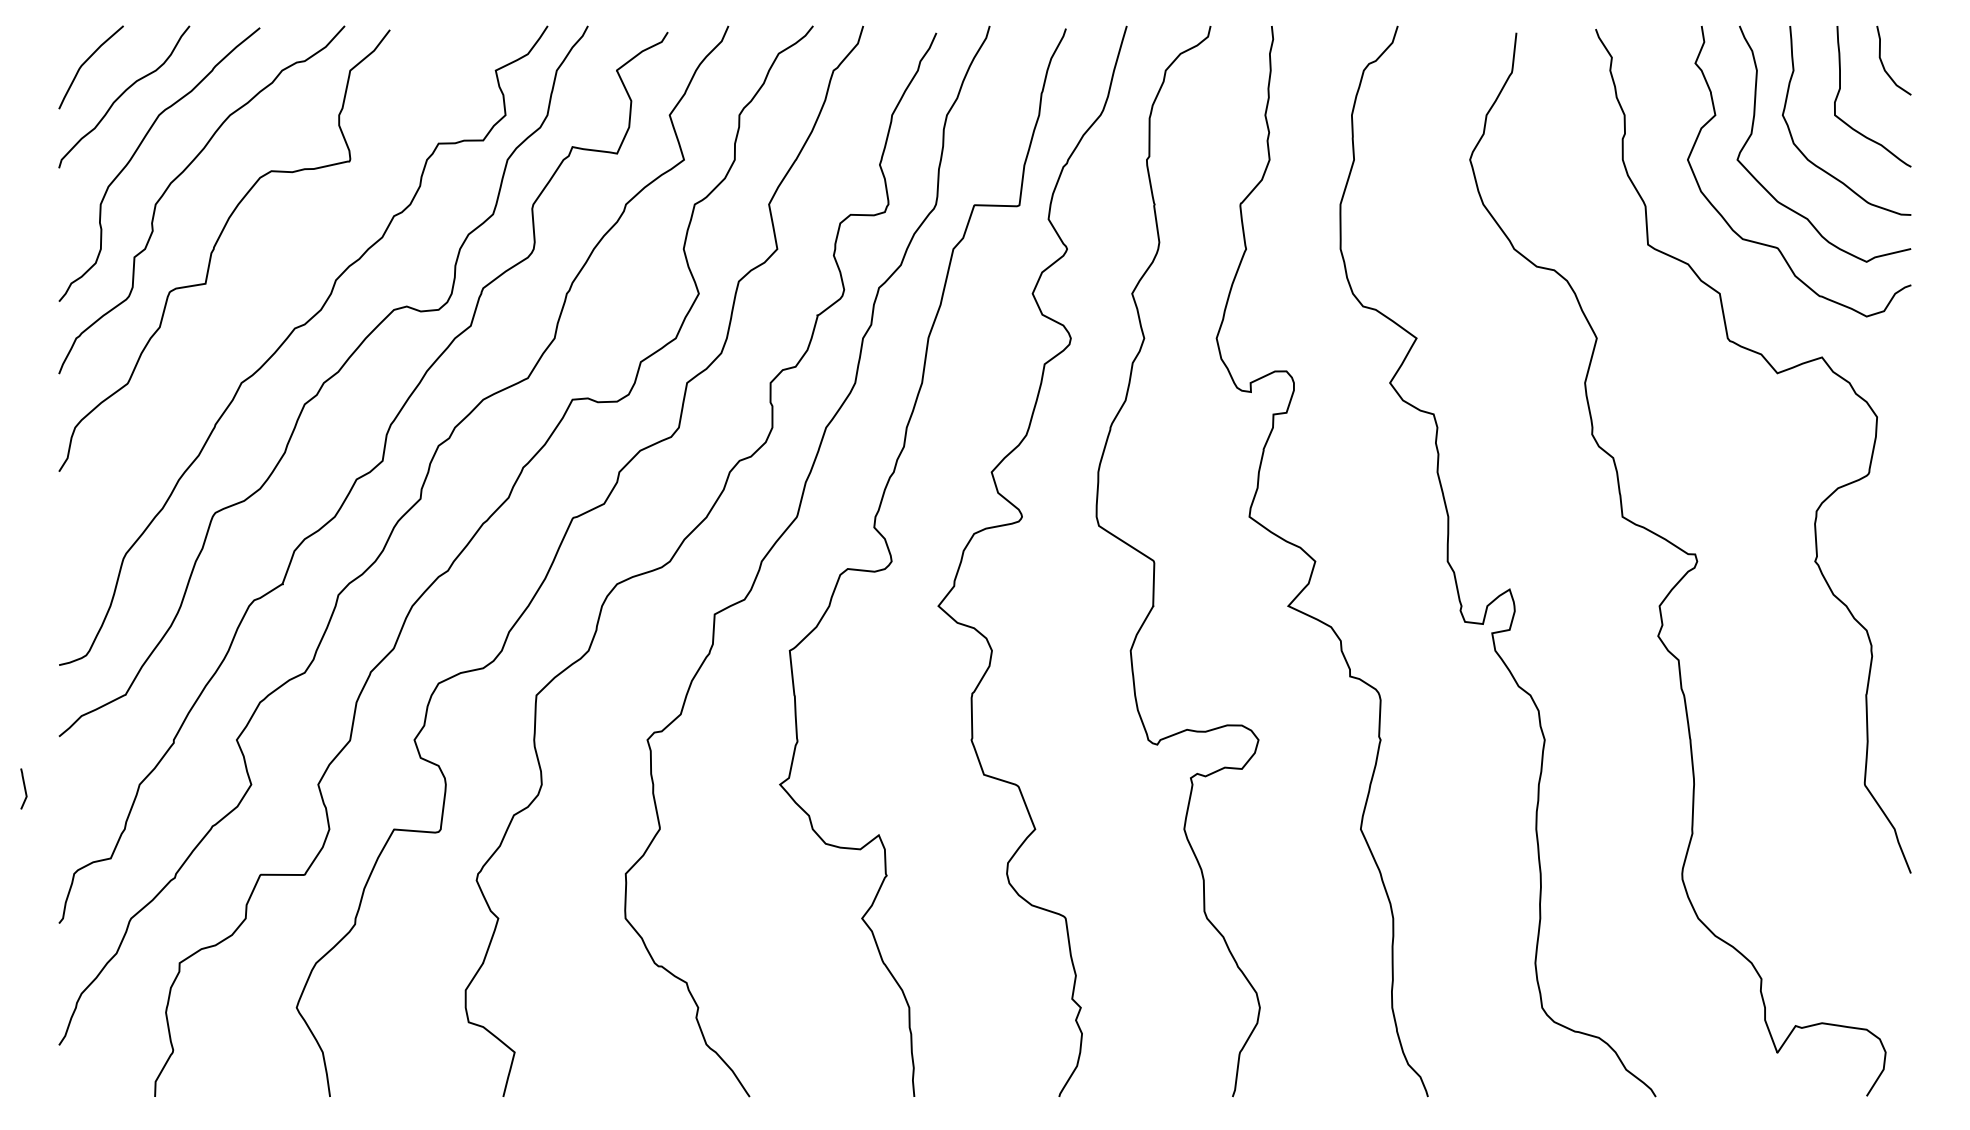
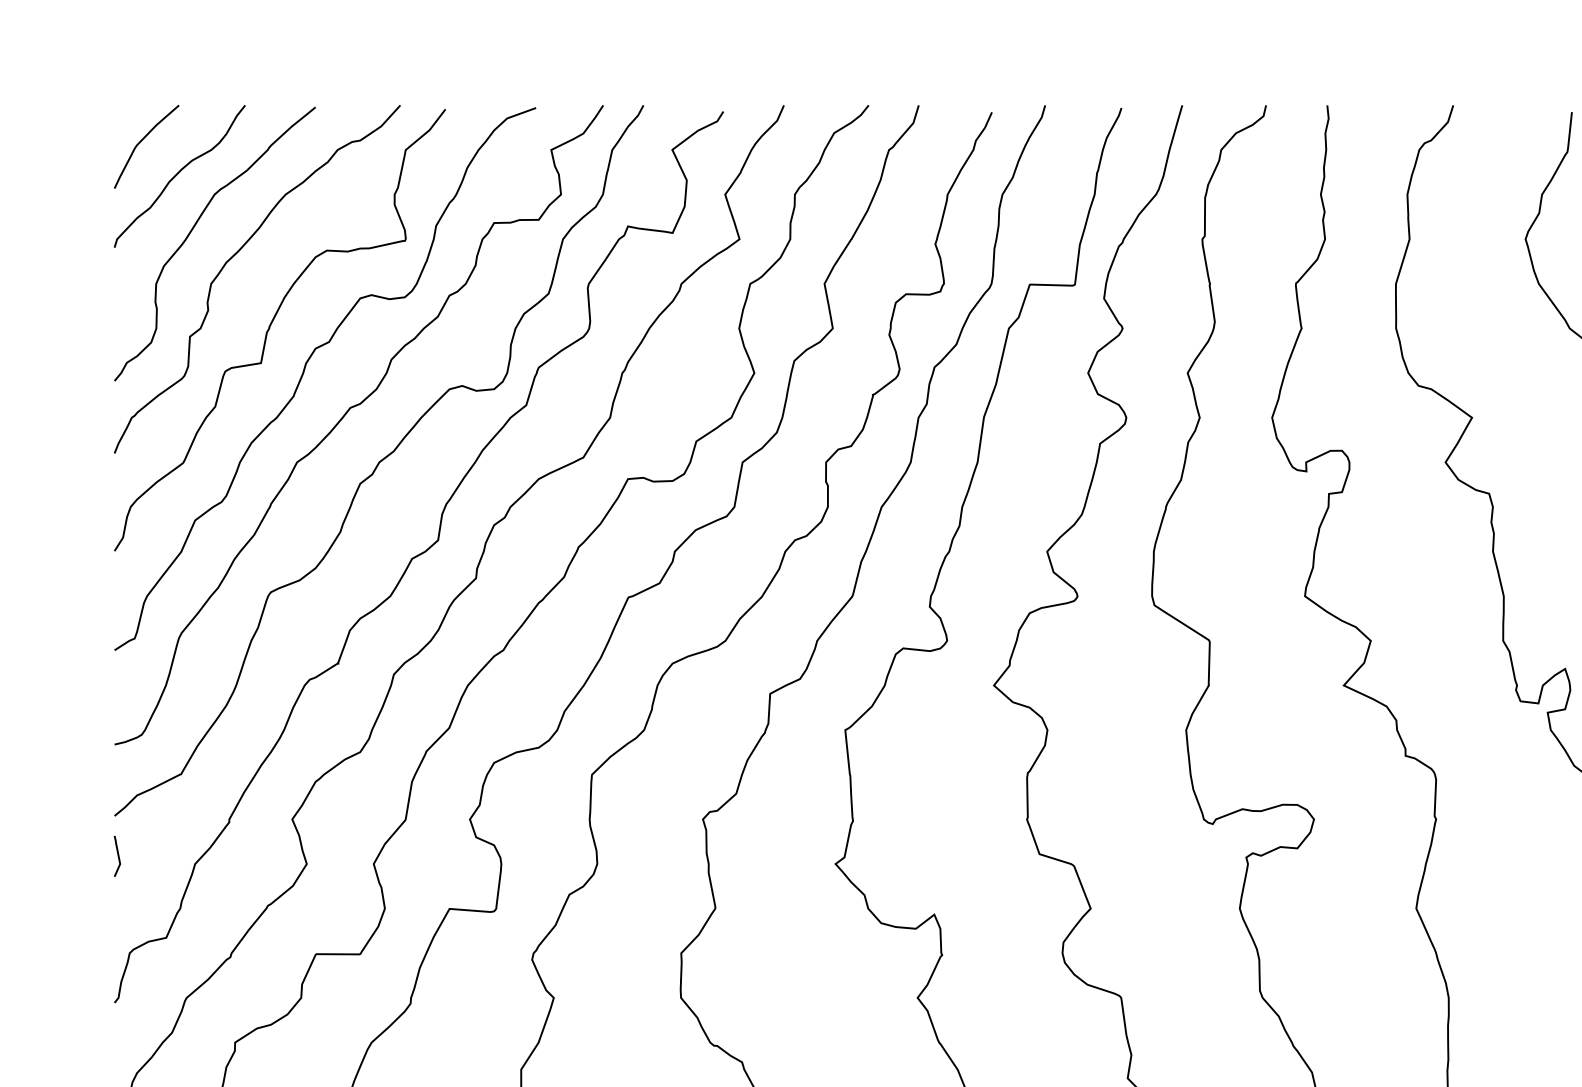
curve: (249, 292) -> (304, 371), added
line: (24, 788) -> (117, 855), moved

